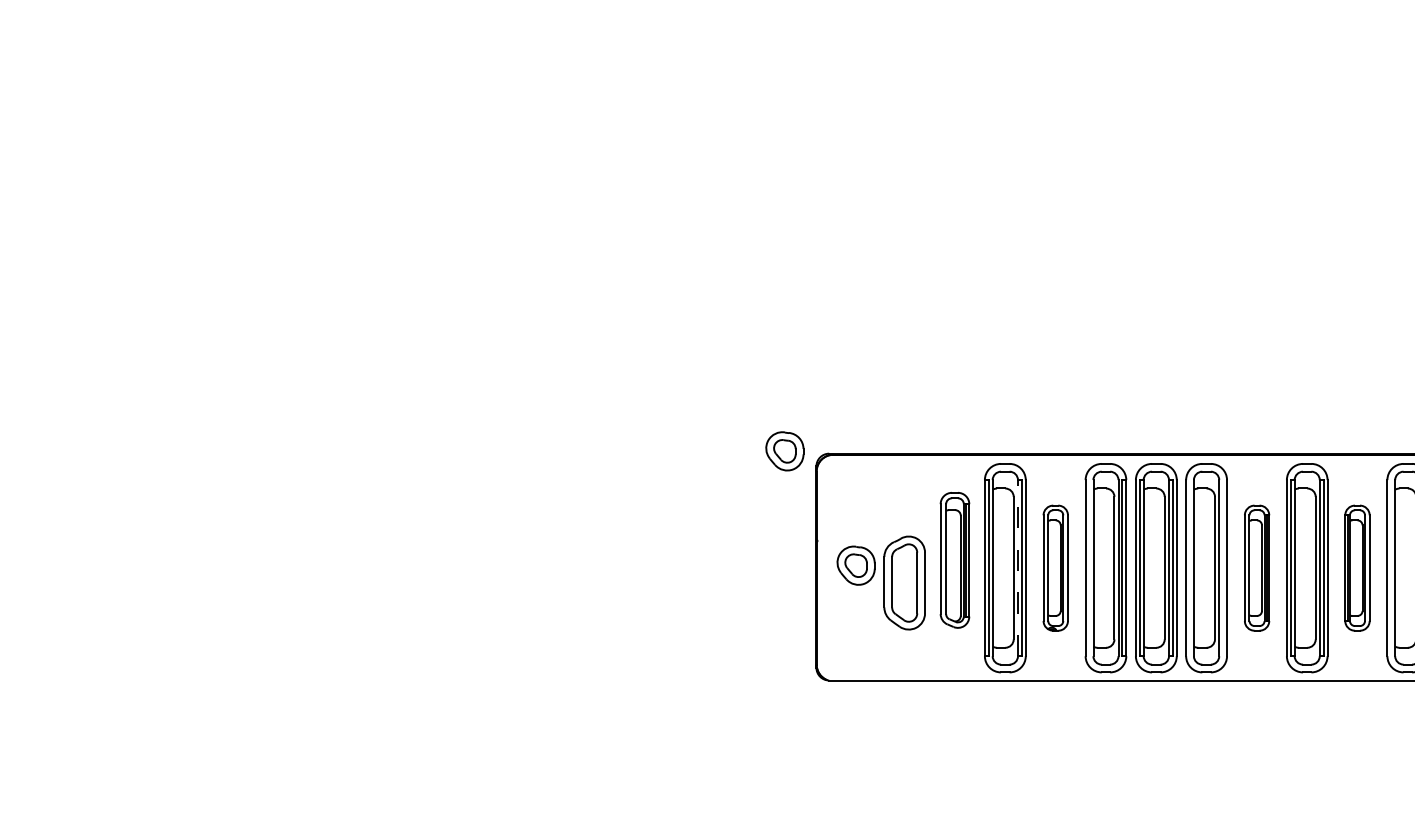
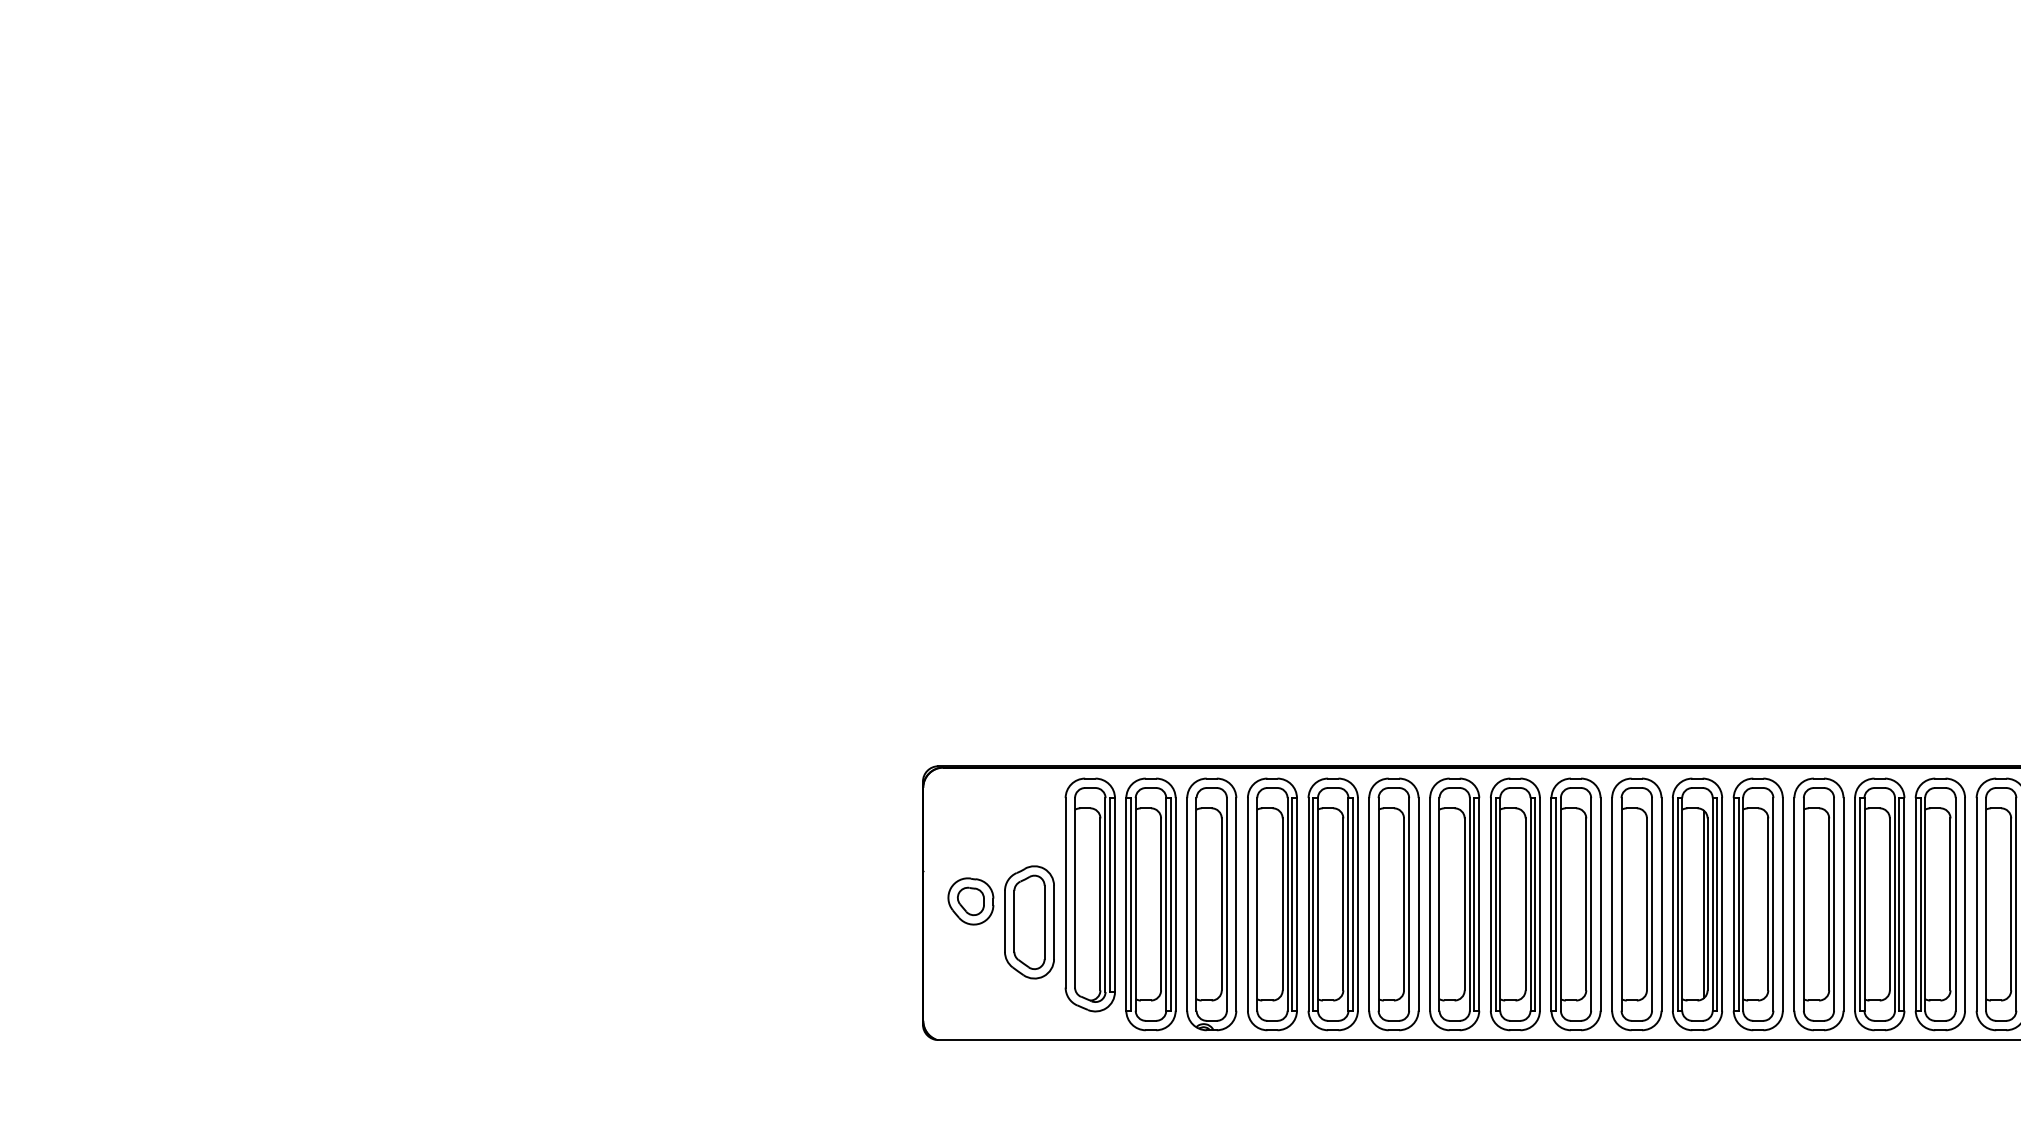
part: (784, 451) -> (884, 763), removed
part: (954, 559) -> (1089, 894), size x1.43
line: (1018, 567) -> (1166, 903), dashed -> solid
part: (1055, 568) -> (1211, 904), size x1.67
part: (1256, 568) -> (1454, 904), size x1.67
part: (1357, 568) -> (1575, 904), size x1.67

